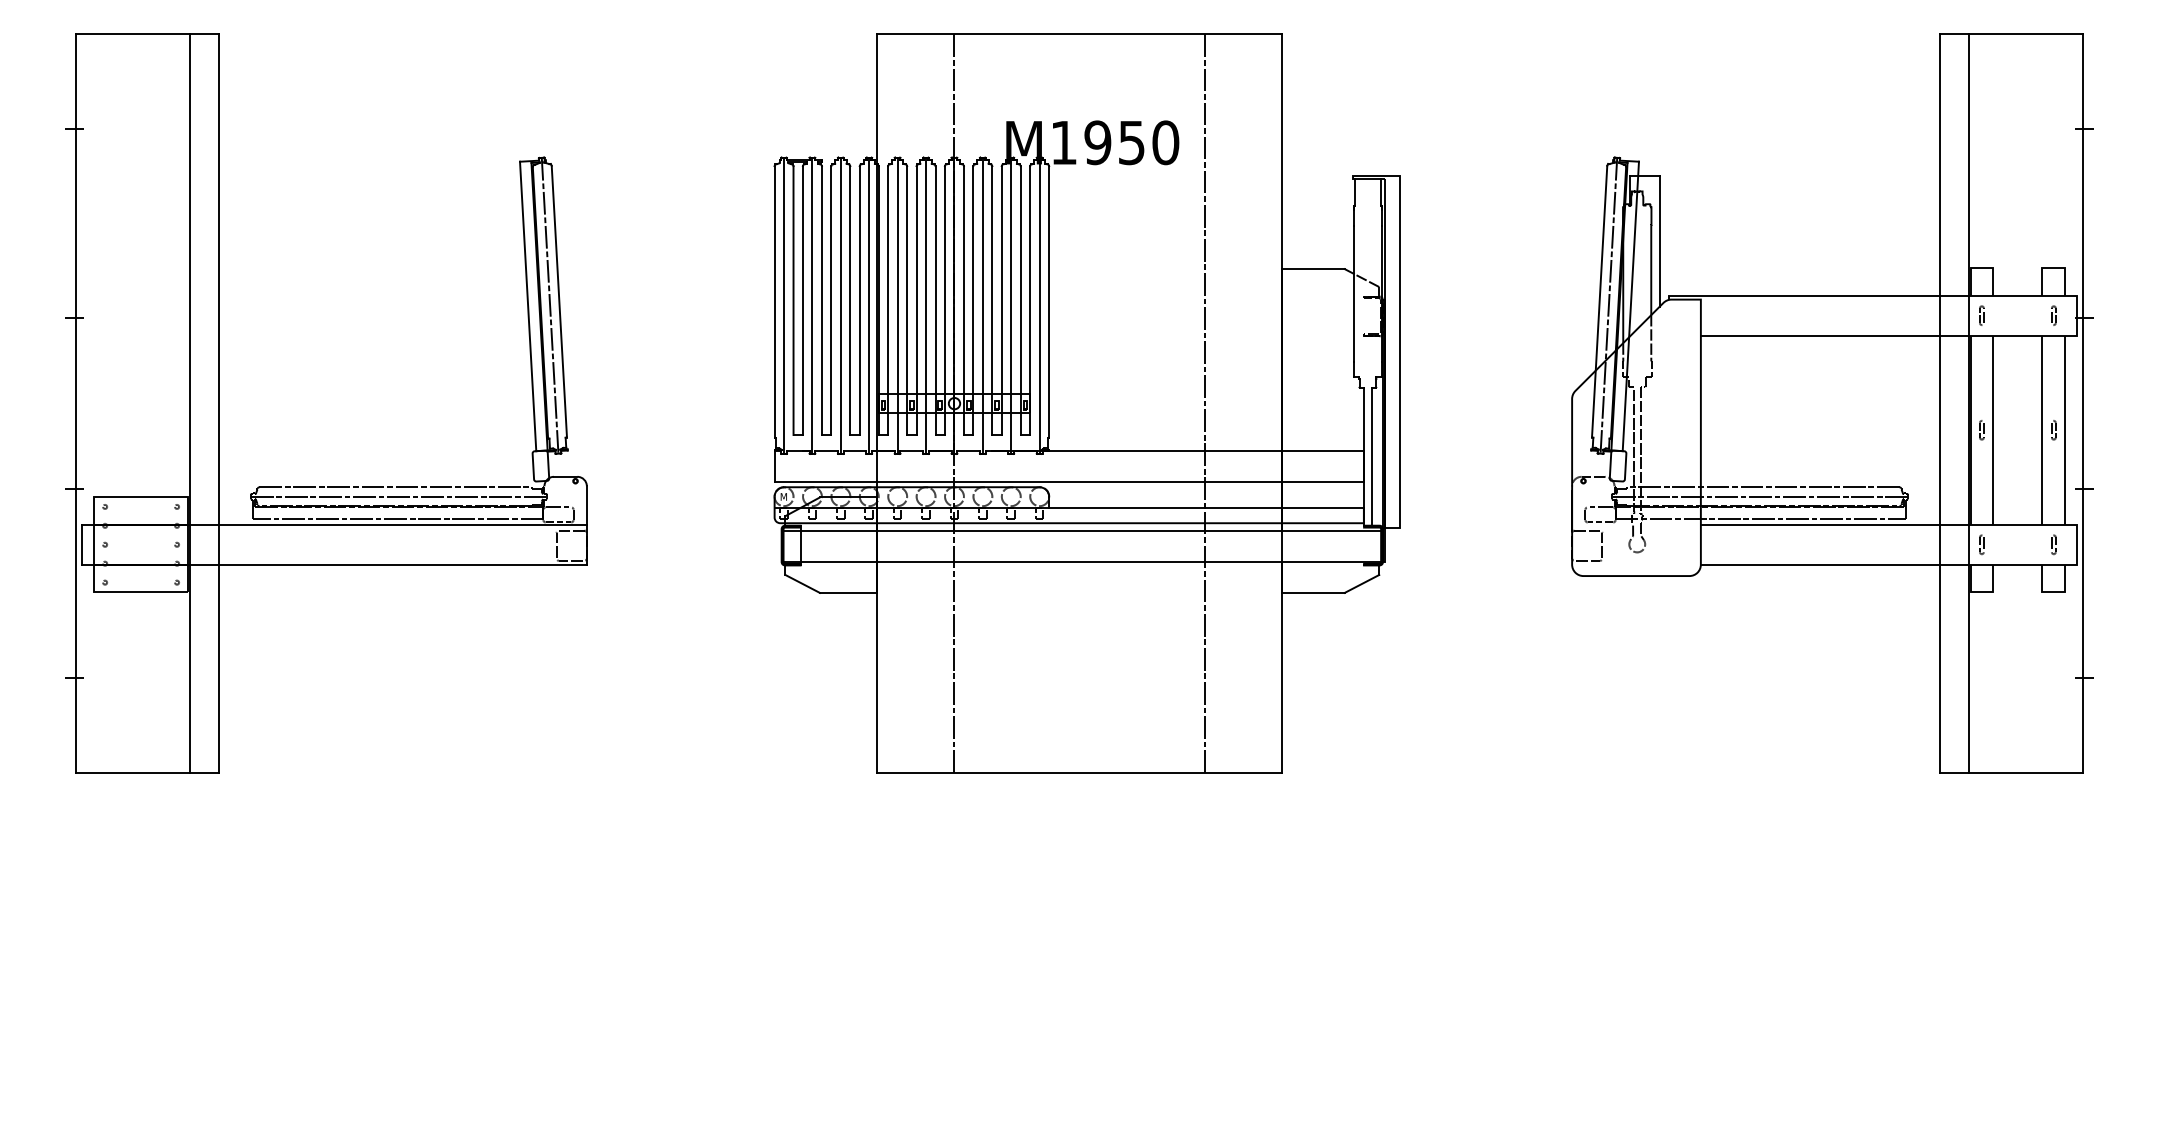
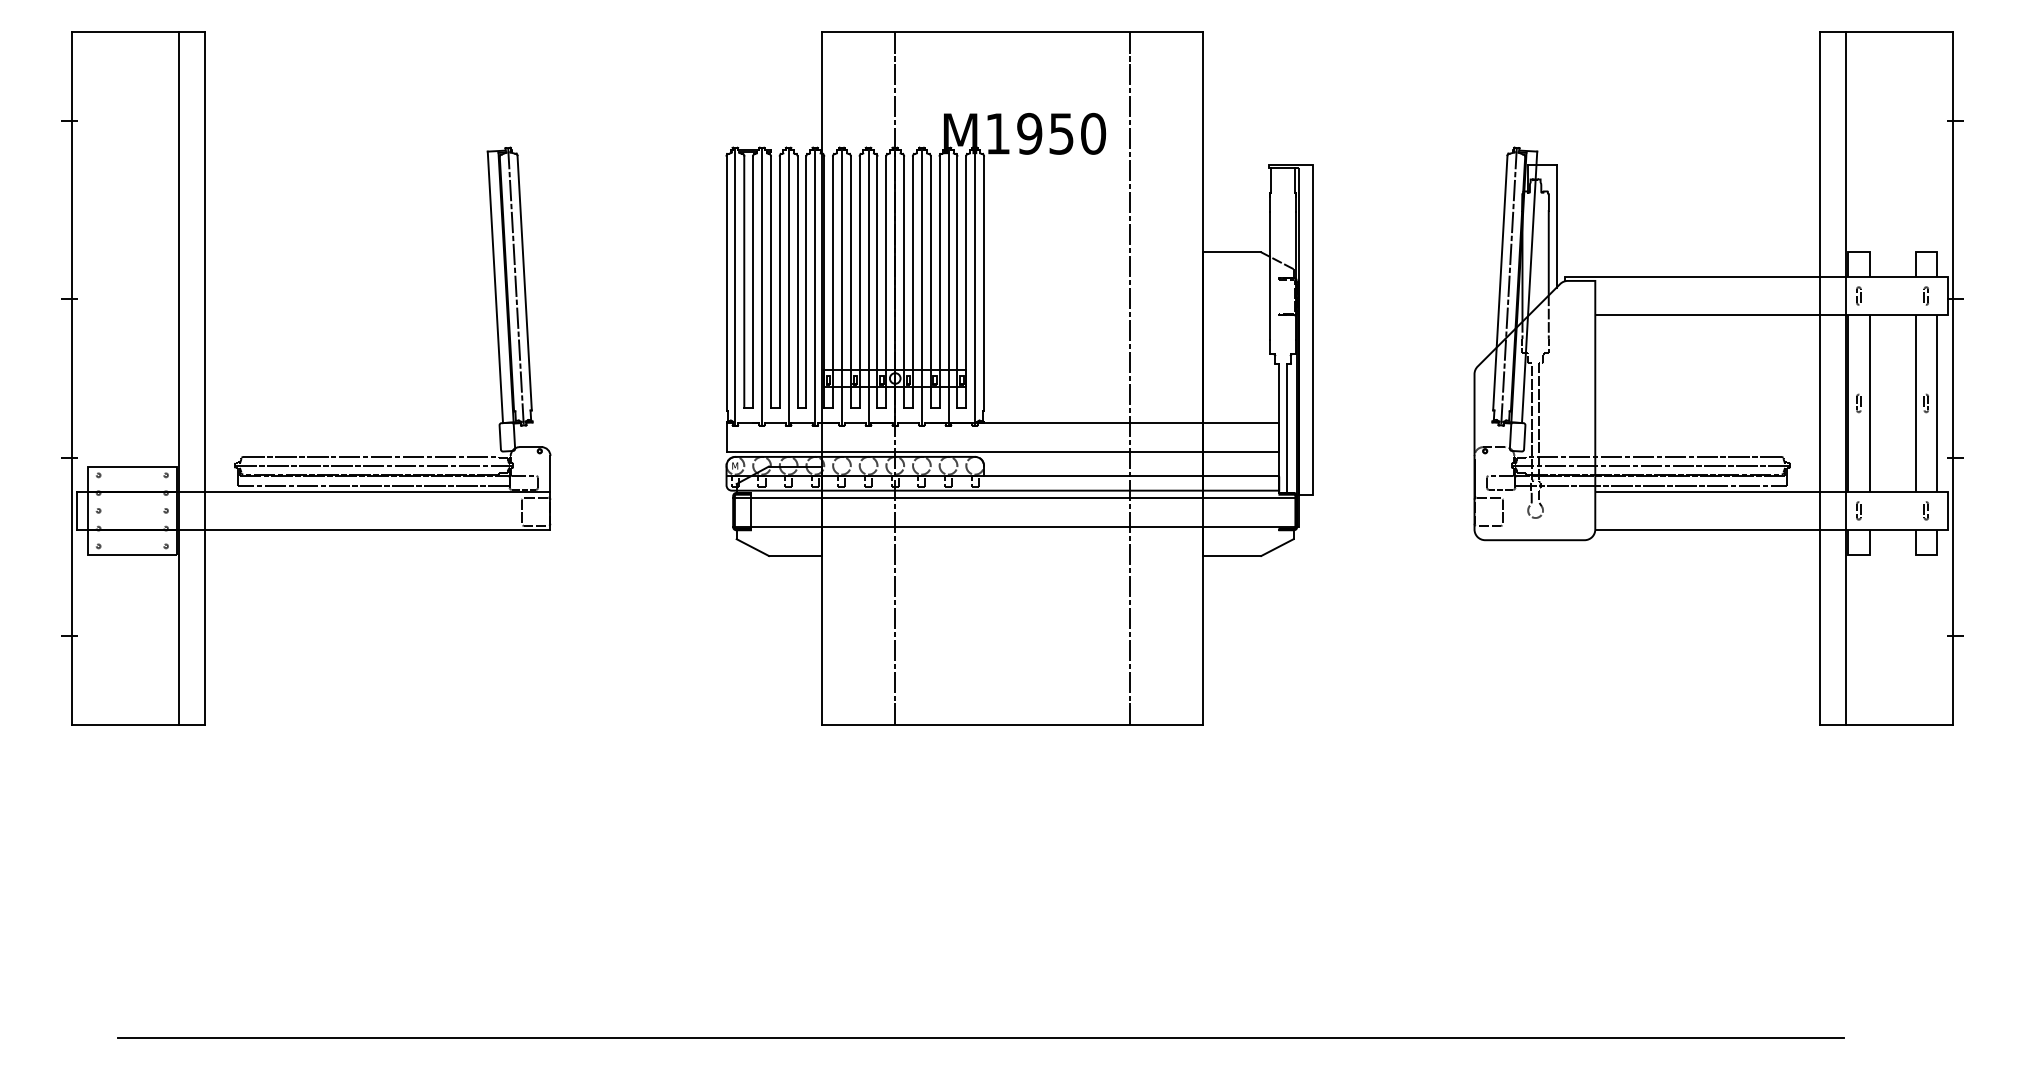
line: (1045, 1106) -> (980, 1037), added

